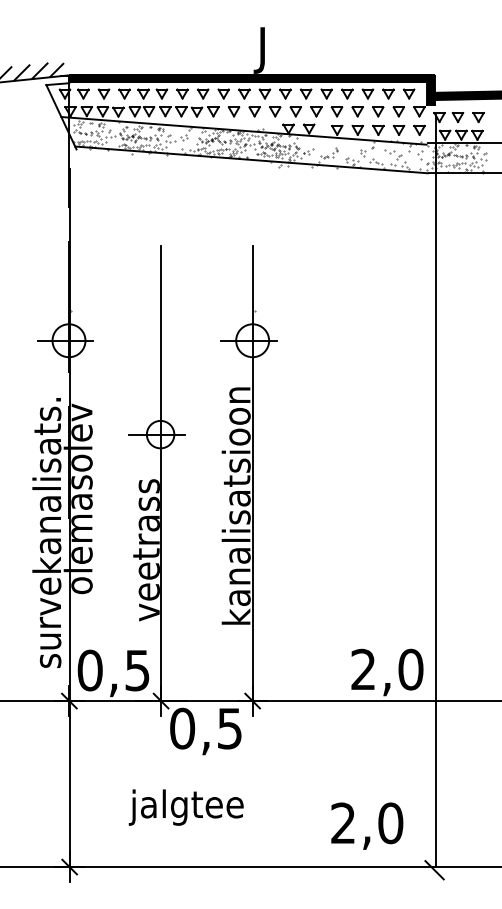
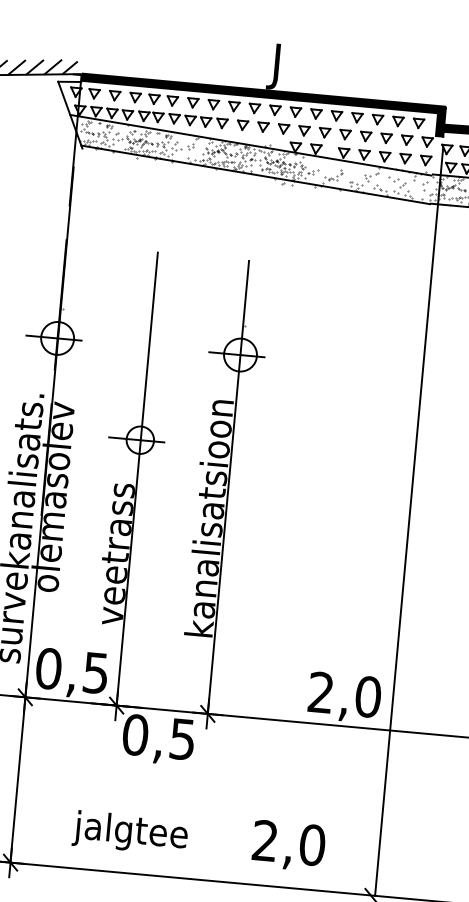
text: (185, 807) -> (129, 832), moved
text: (367, 825) -> (289, 845), moved

